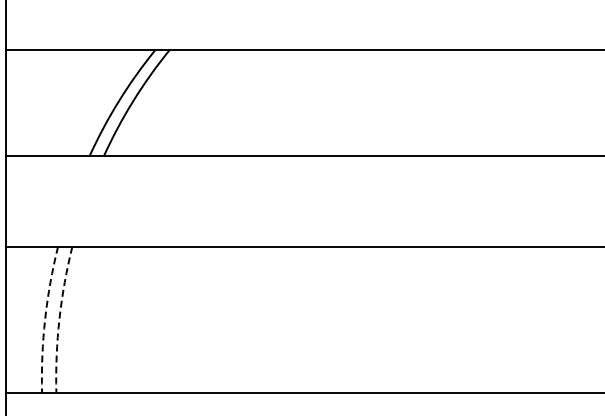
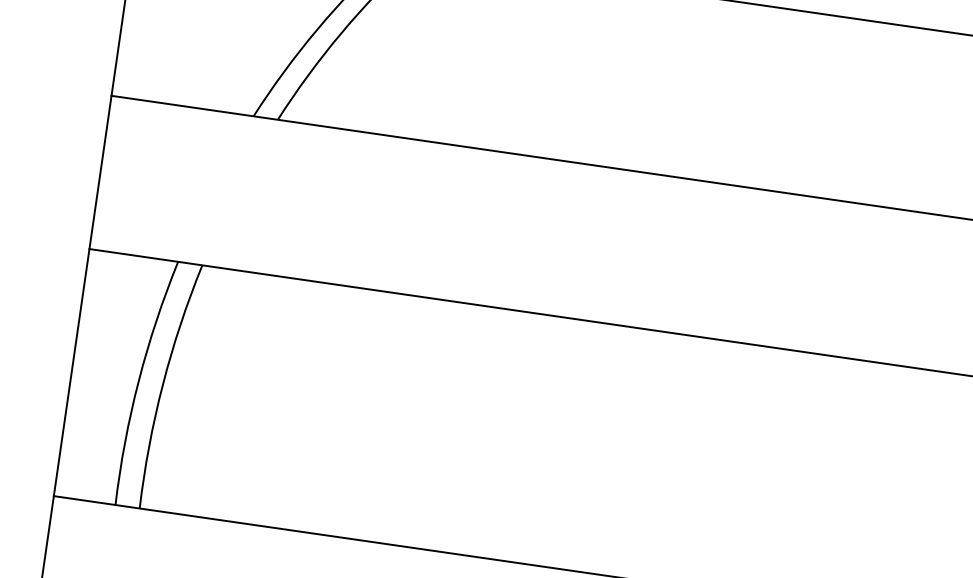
arc: (45, 319) -> (139, 381), dashed -> solid
arc: (59, 319) -> (162, 385), dashed -> solid

